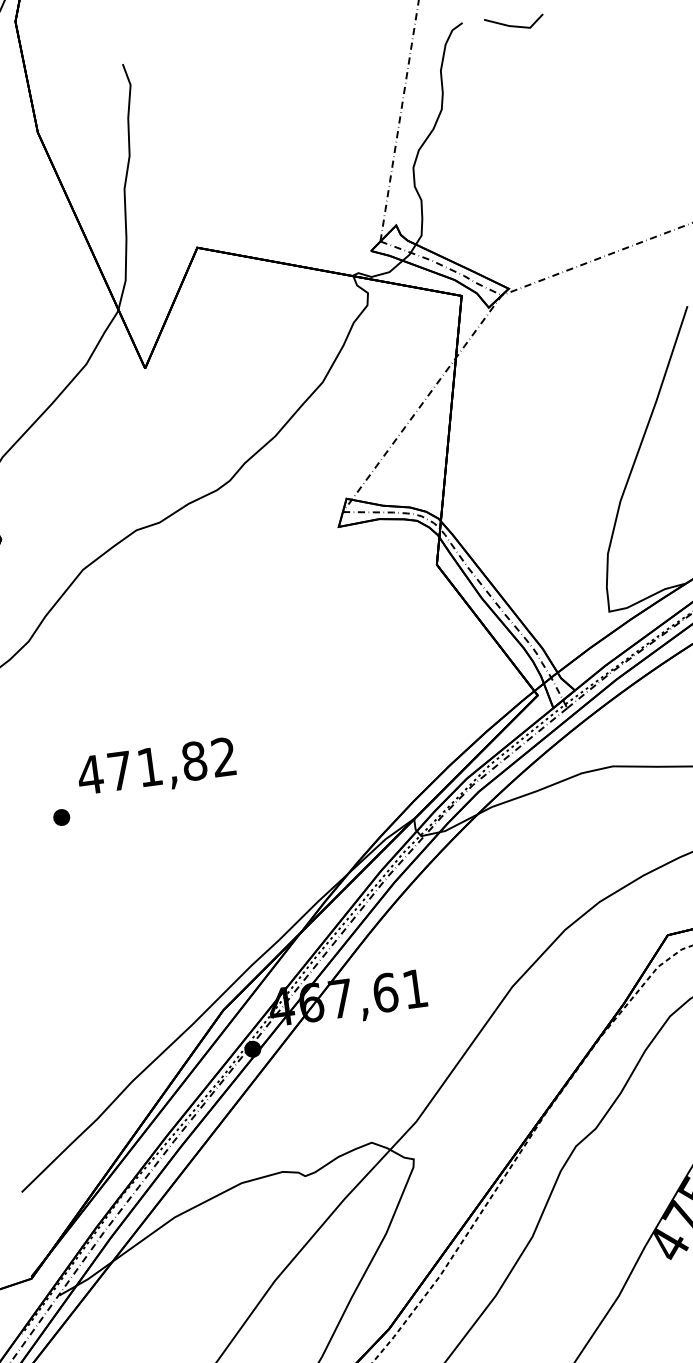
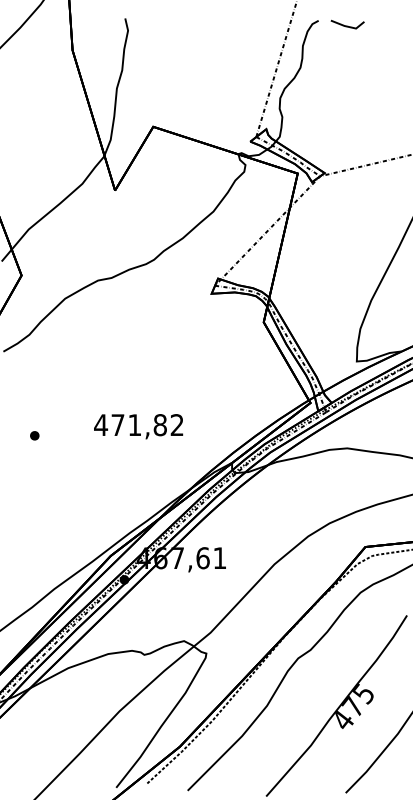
text: (156, 768) -> (138, 426), moved

